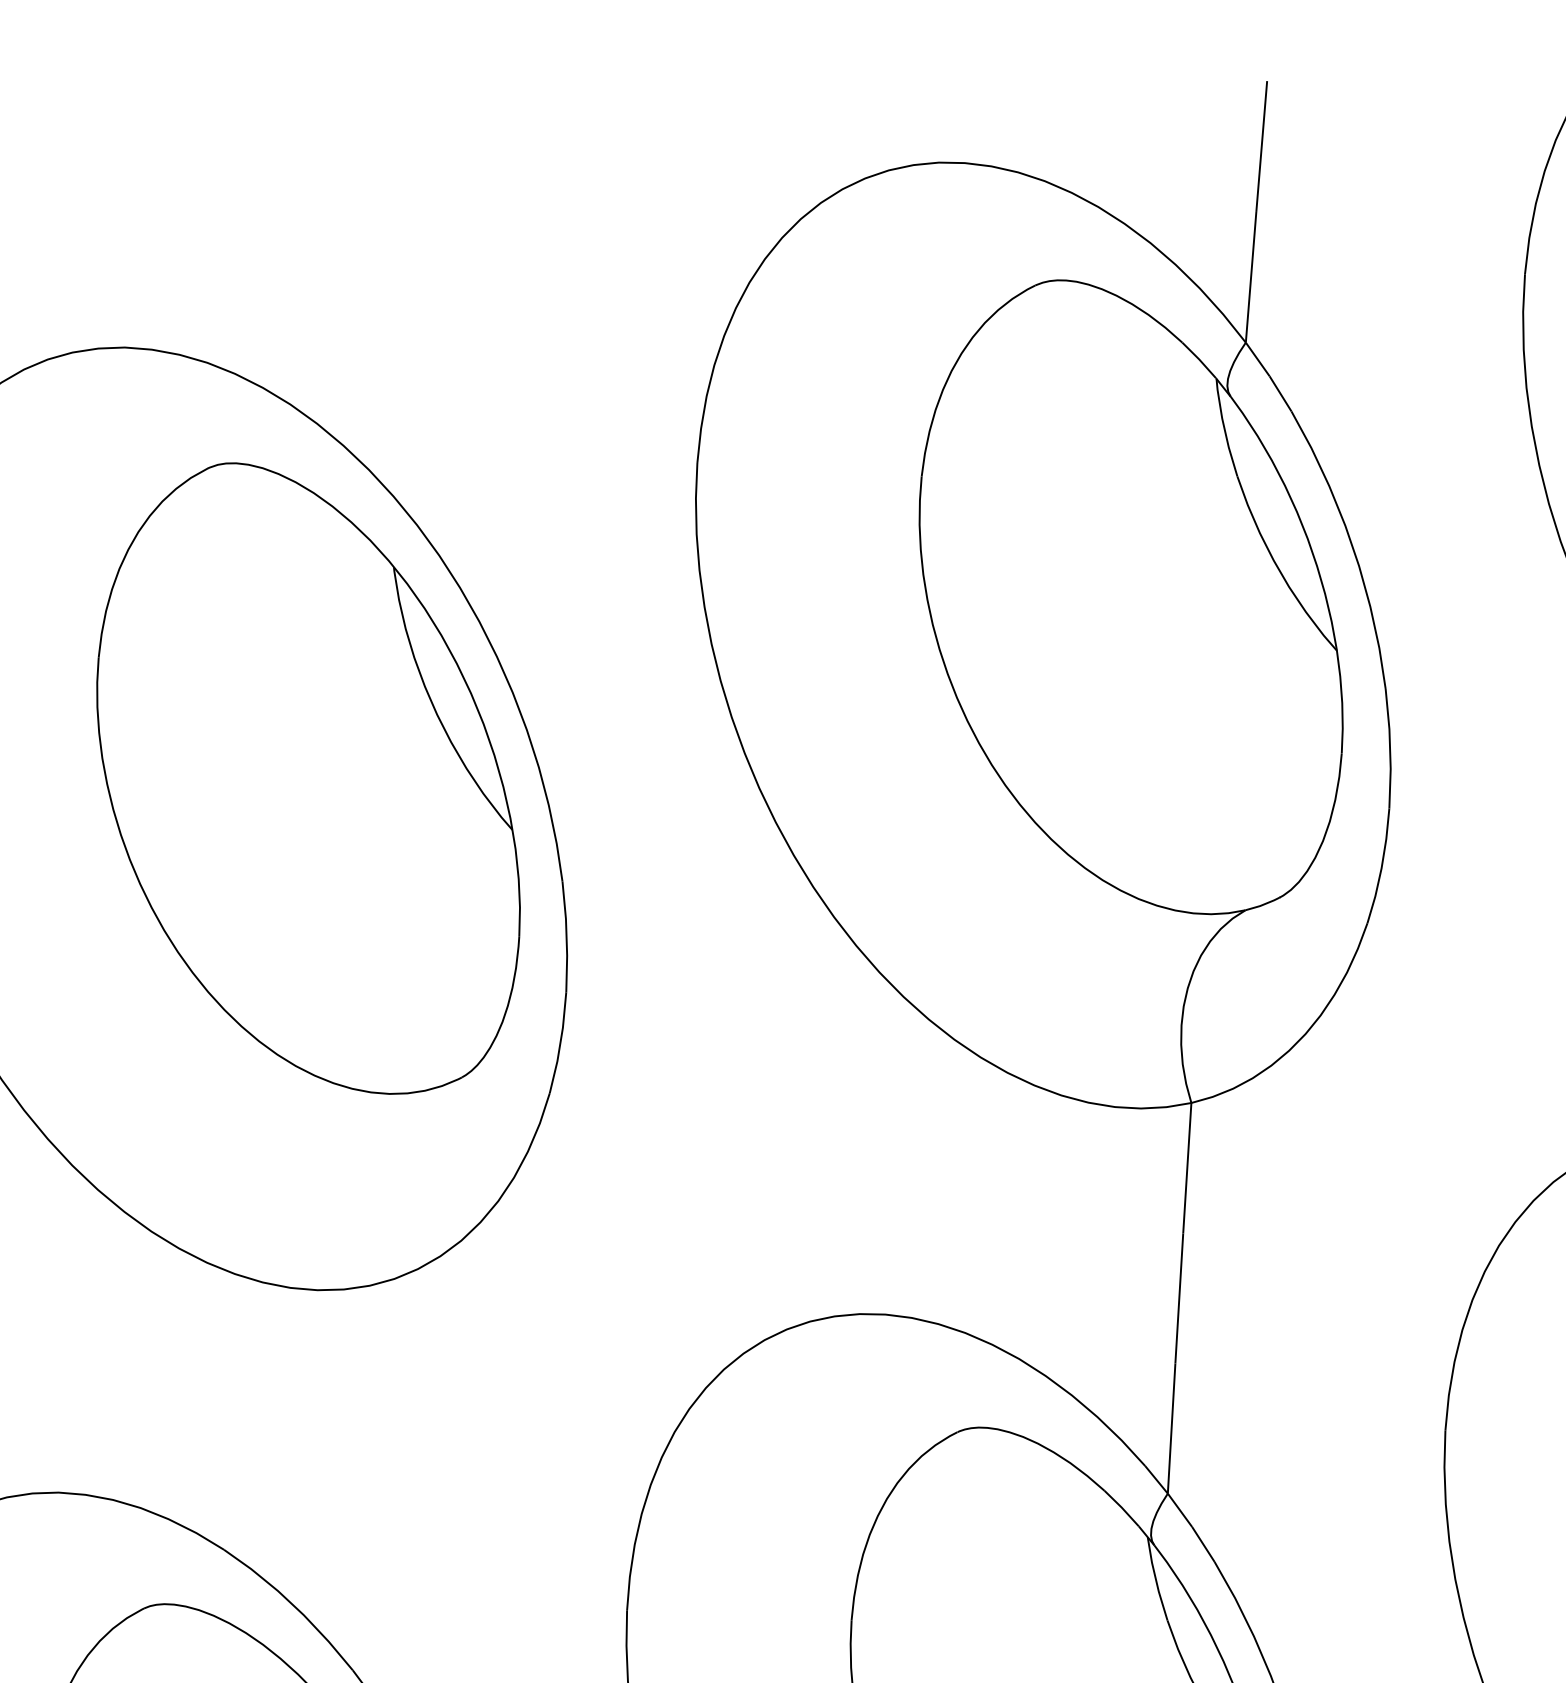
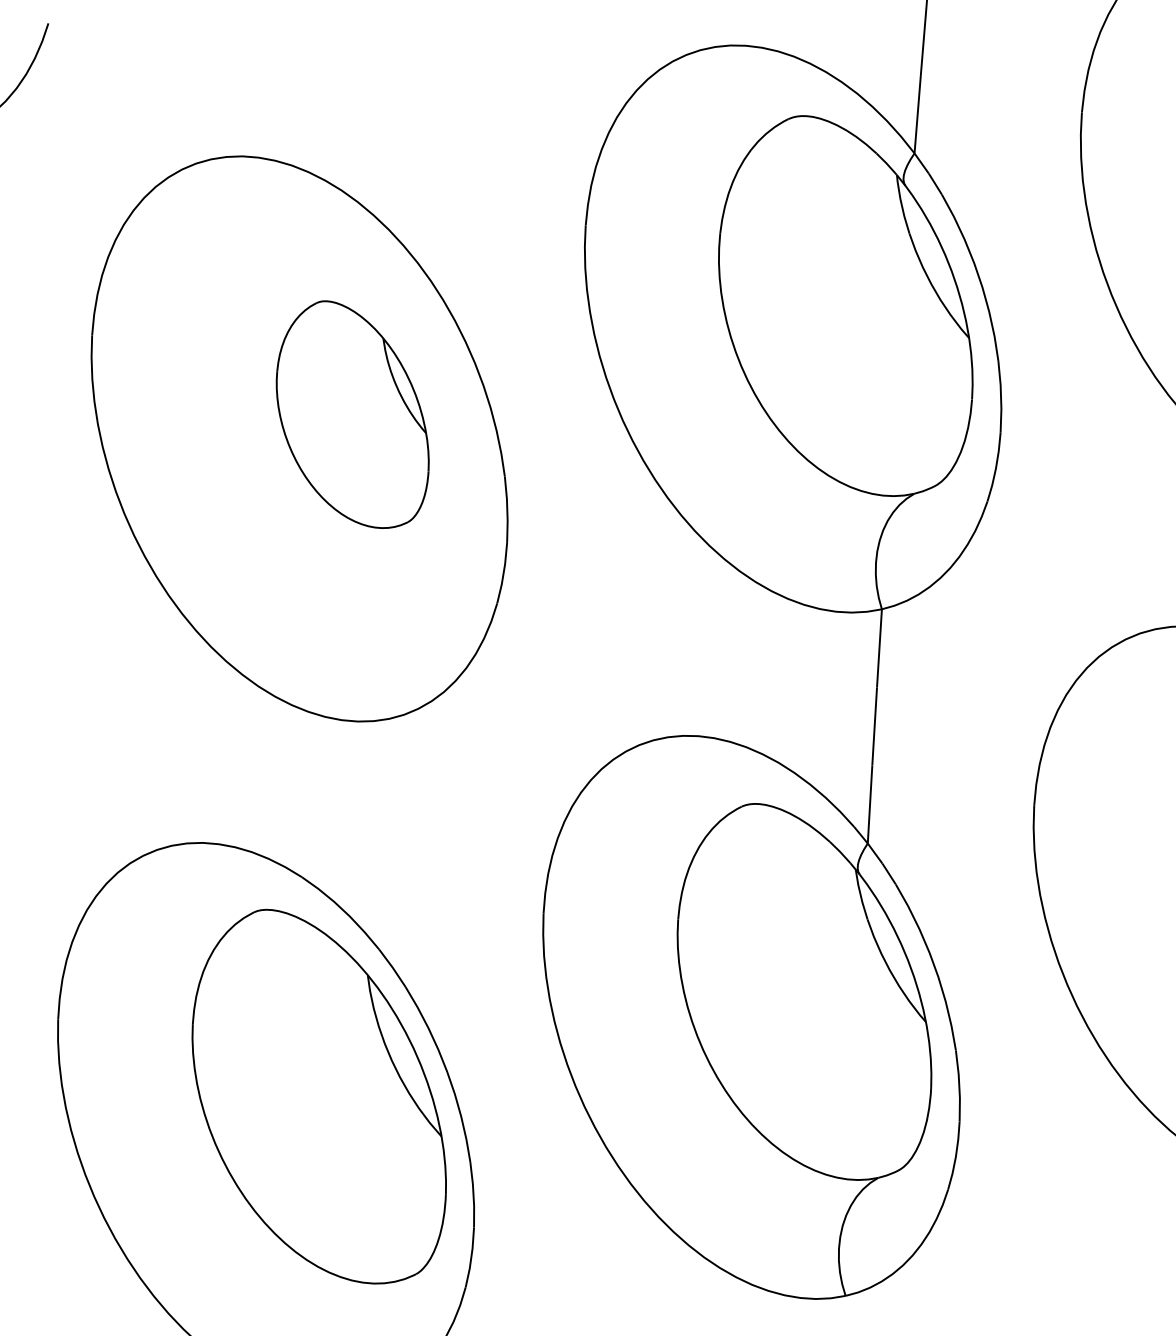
part: (308, 778) -> (352, 414), size x0.6

